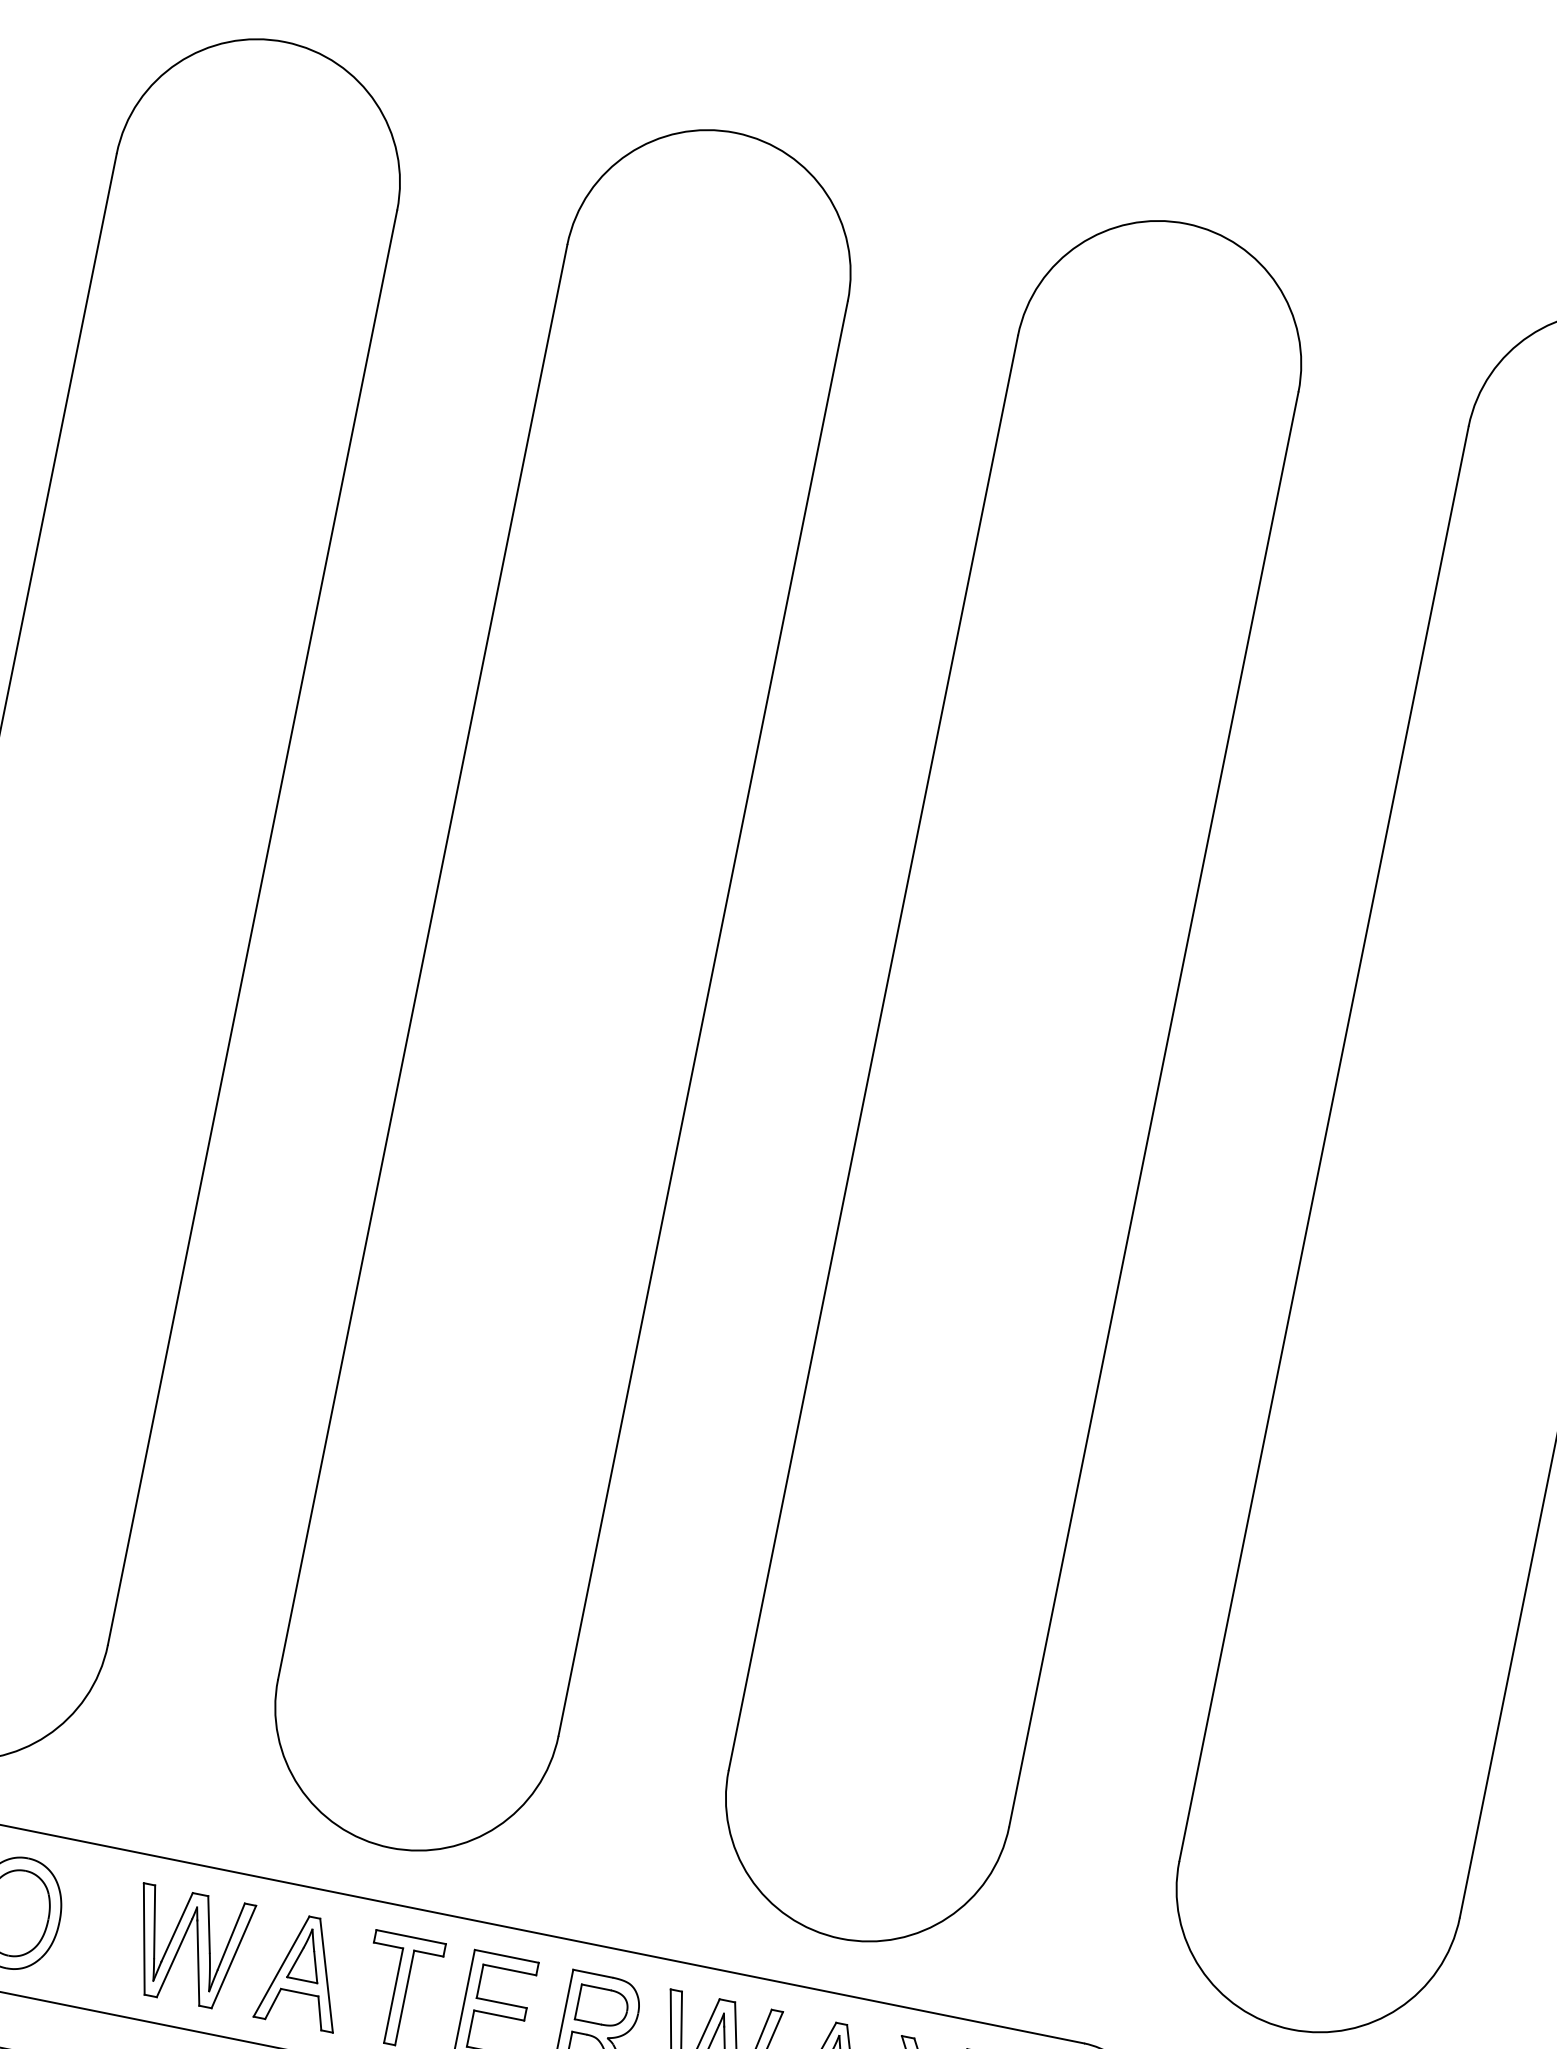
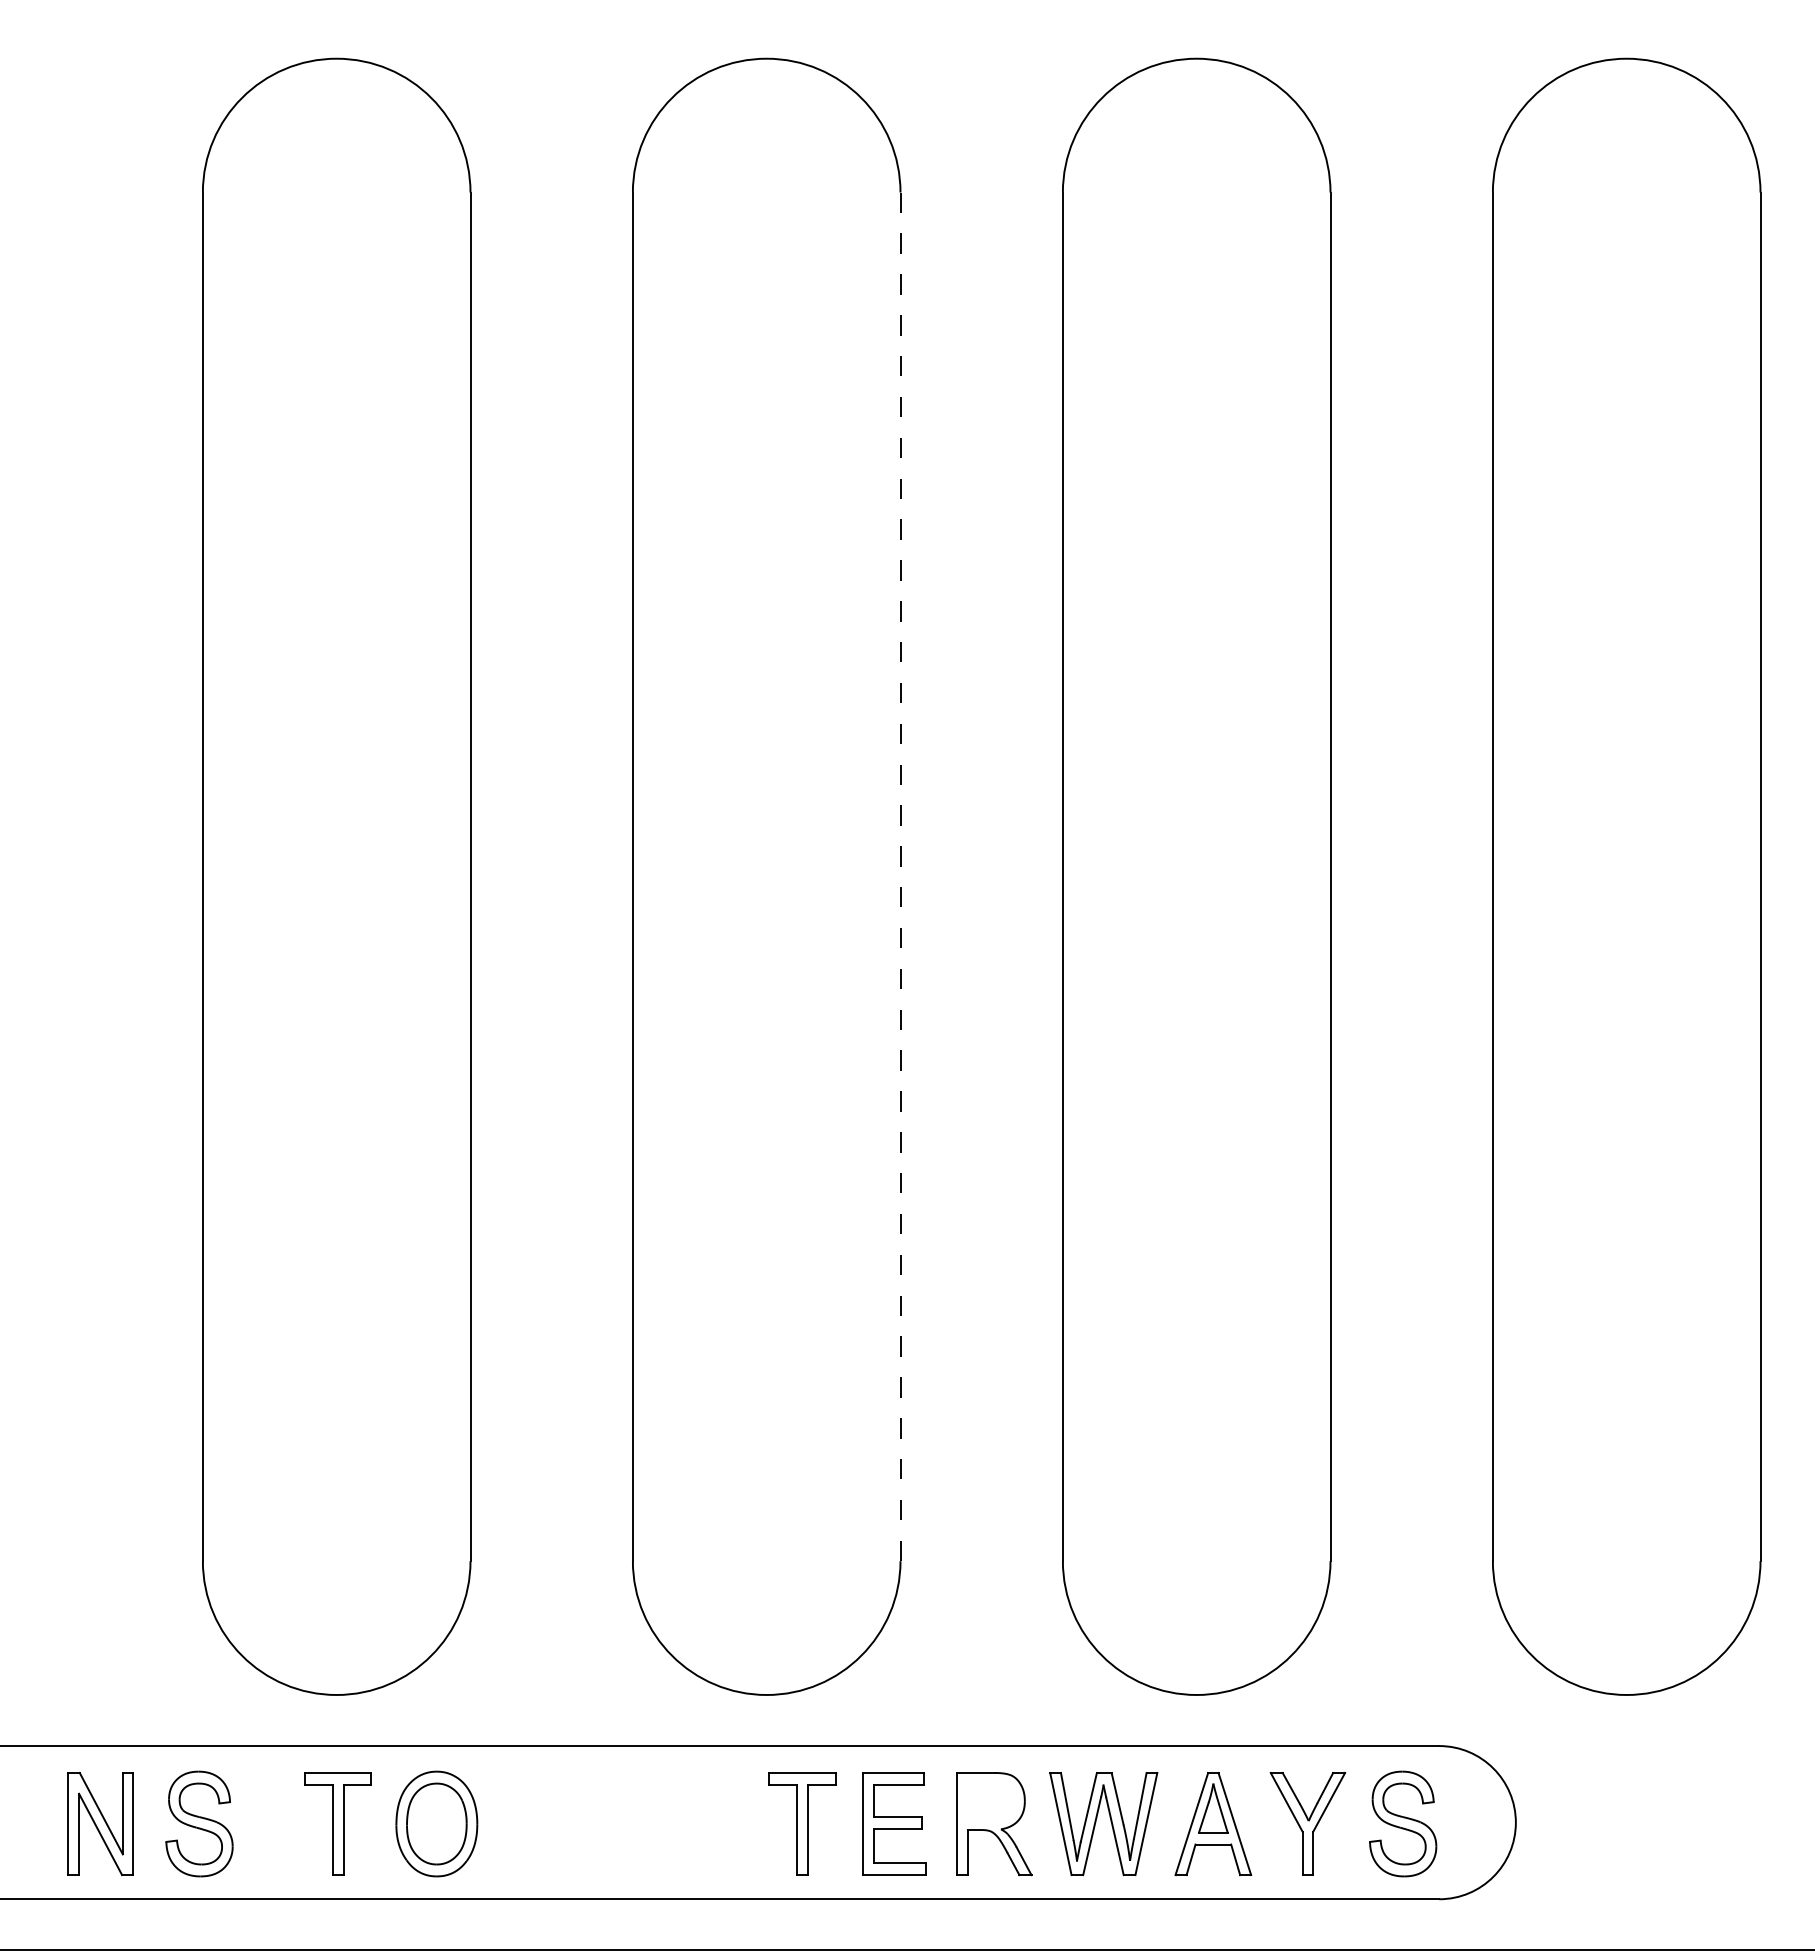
line: (703, 1019) -> (900, 877), solid -> dashed
part: (181, 1945) -> (593, 1823), removed
part: (303, 1971) -> (710, 1824), removed
part: (603, 2006) -> (991, 1801), removed

